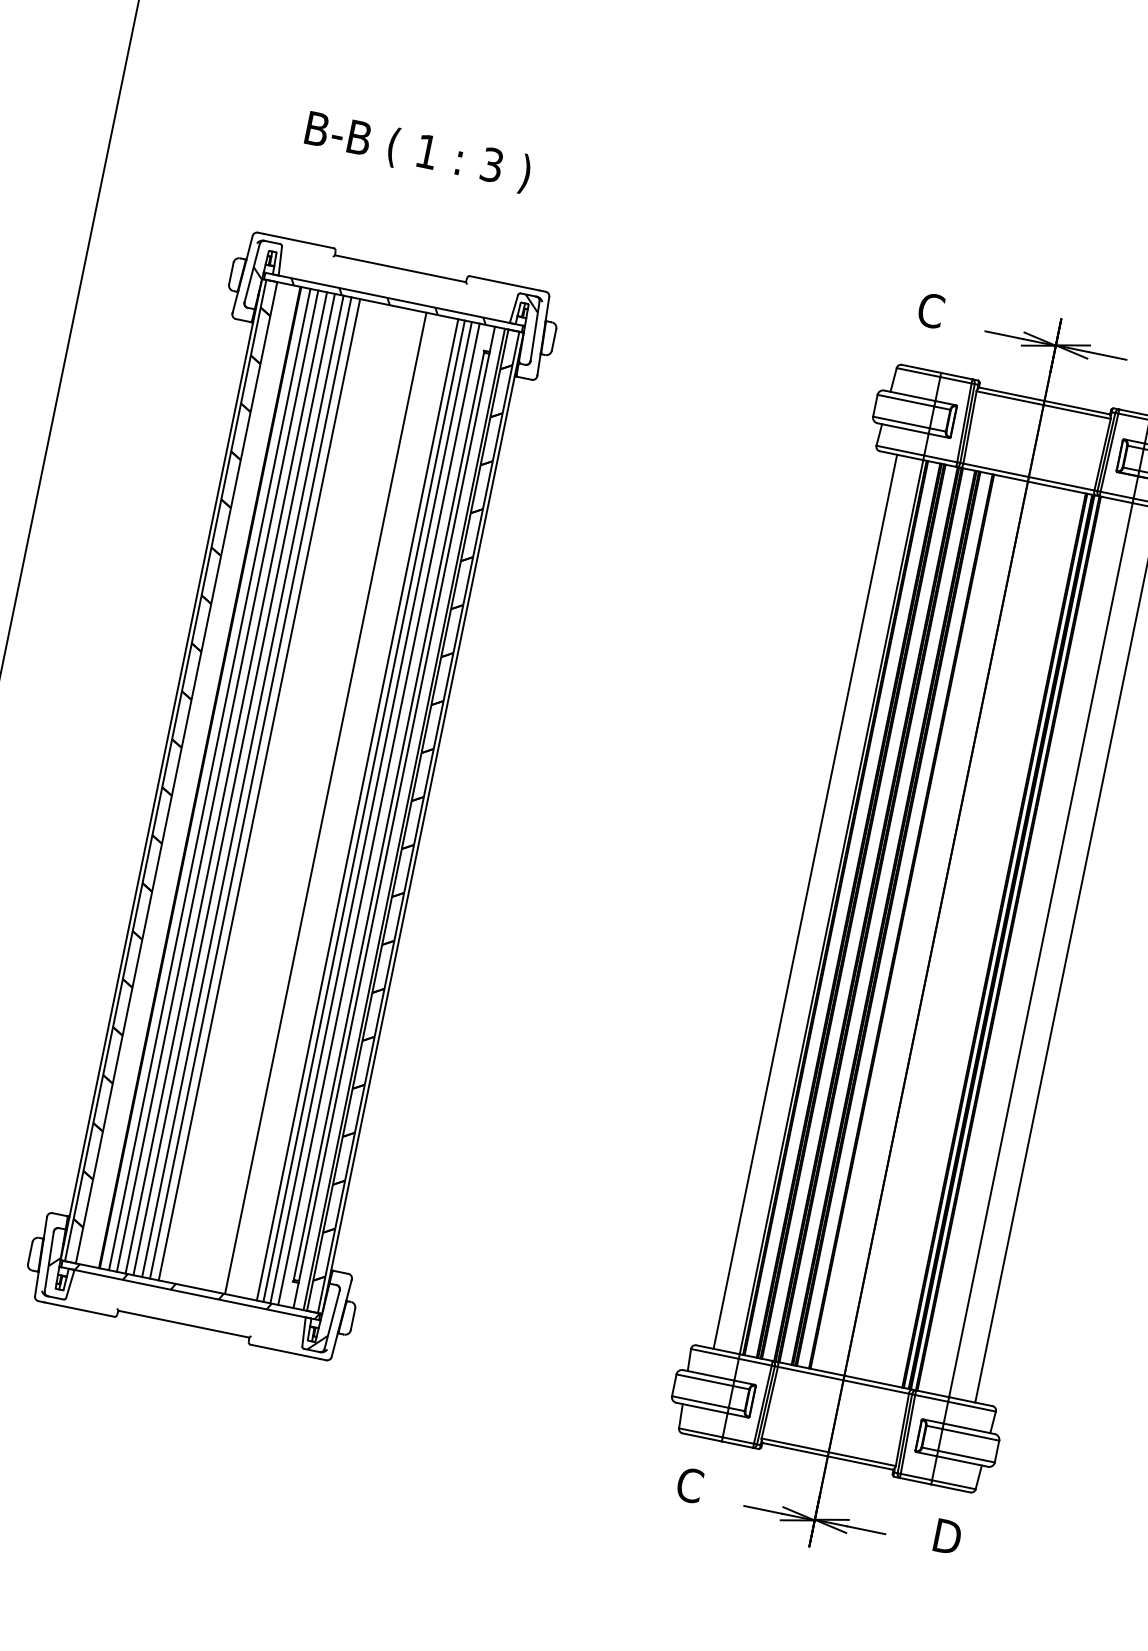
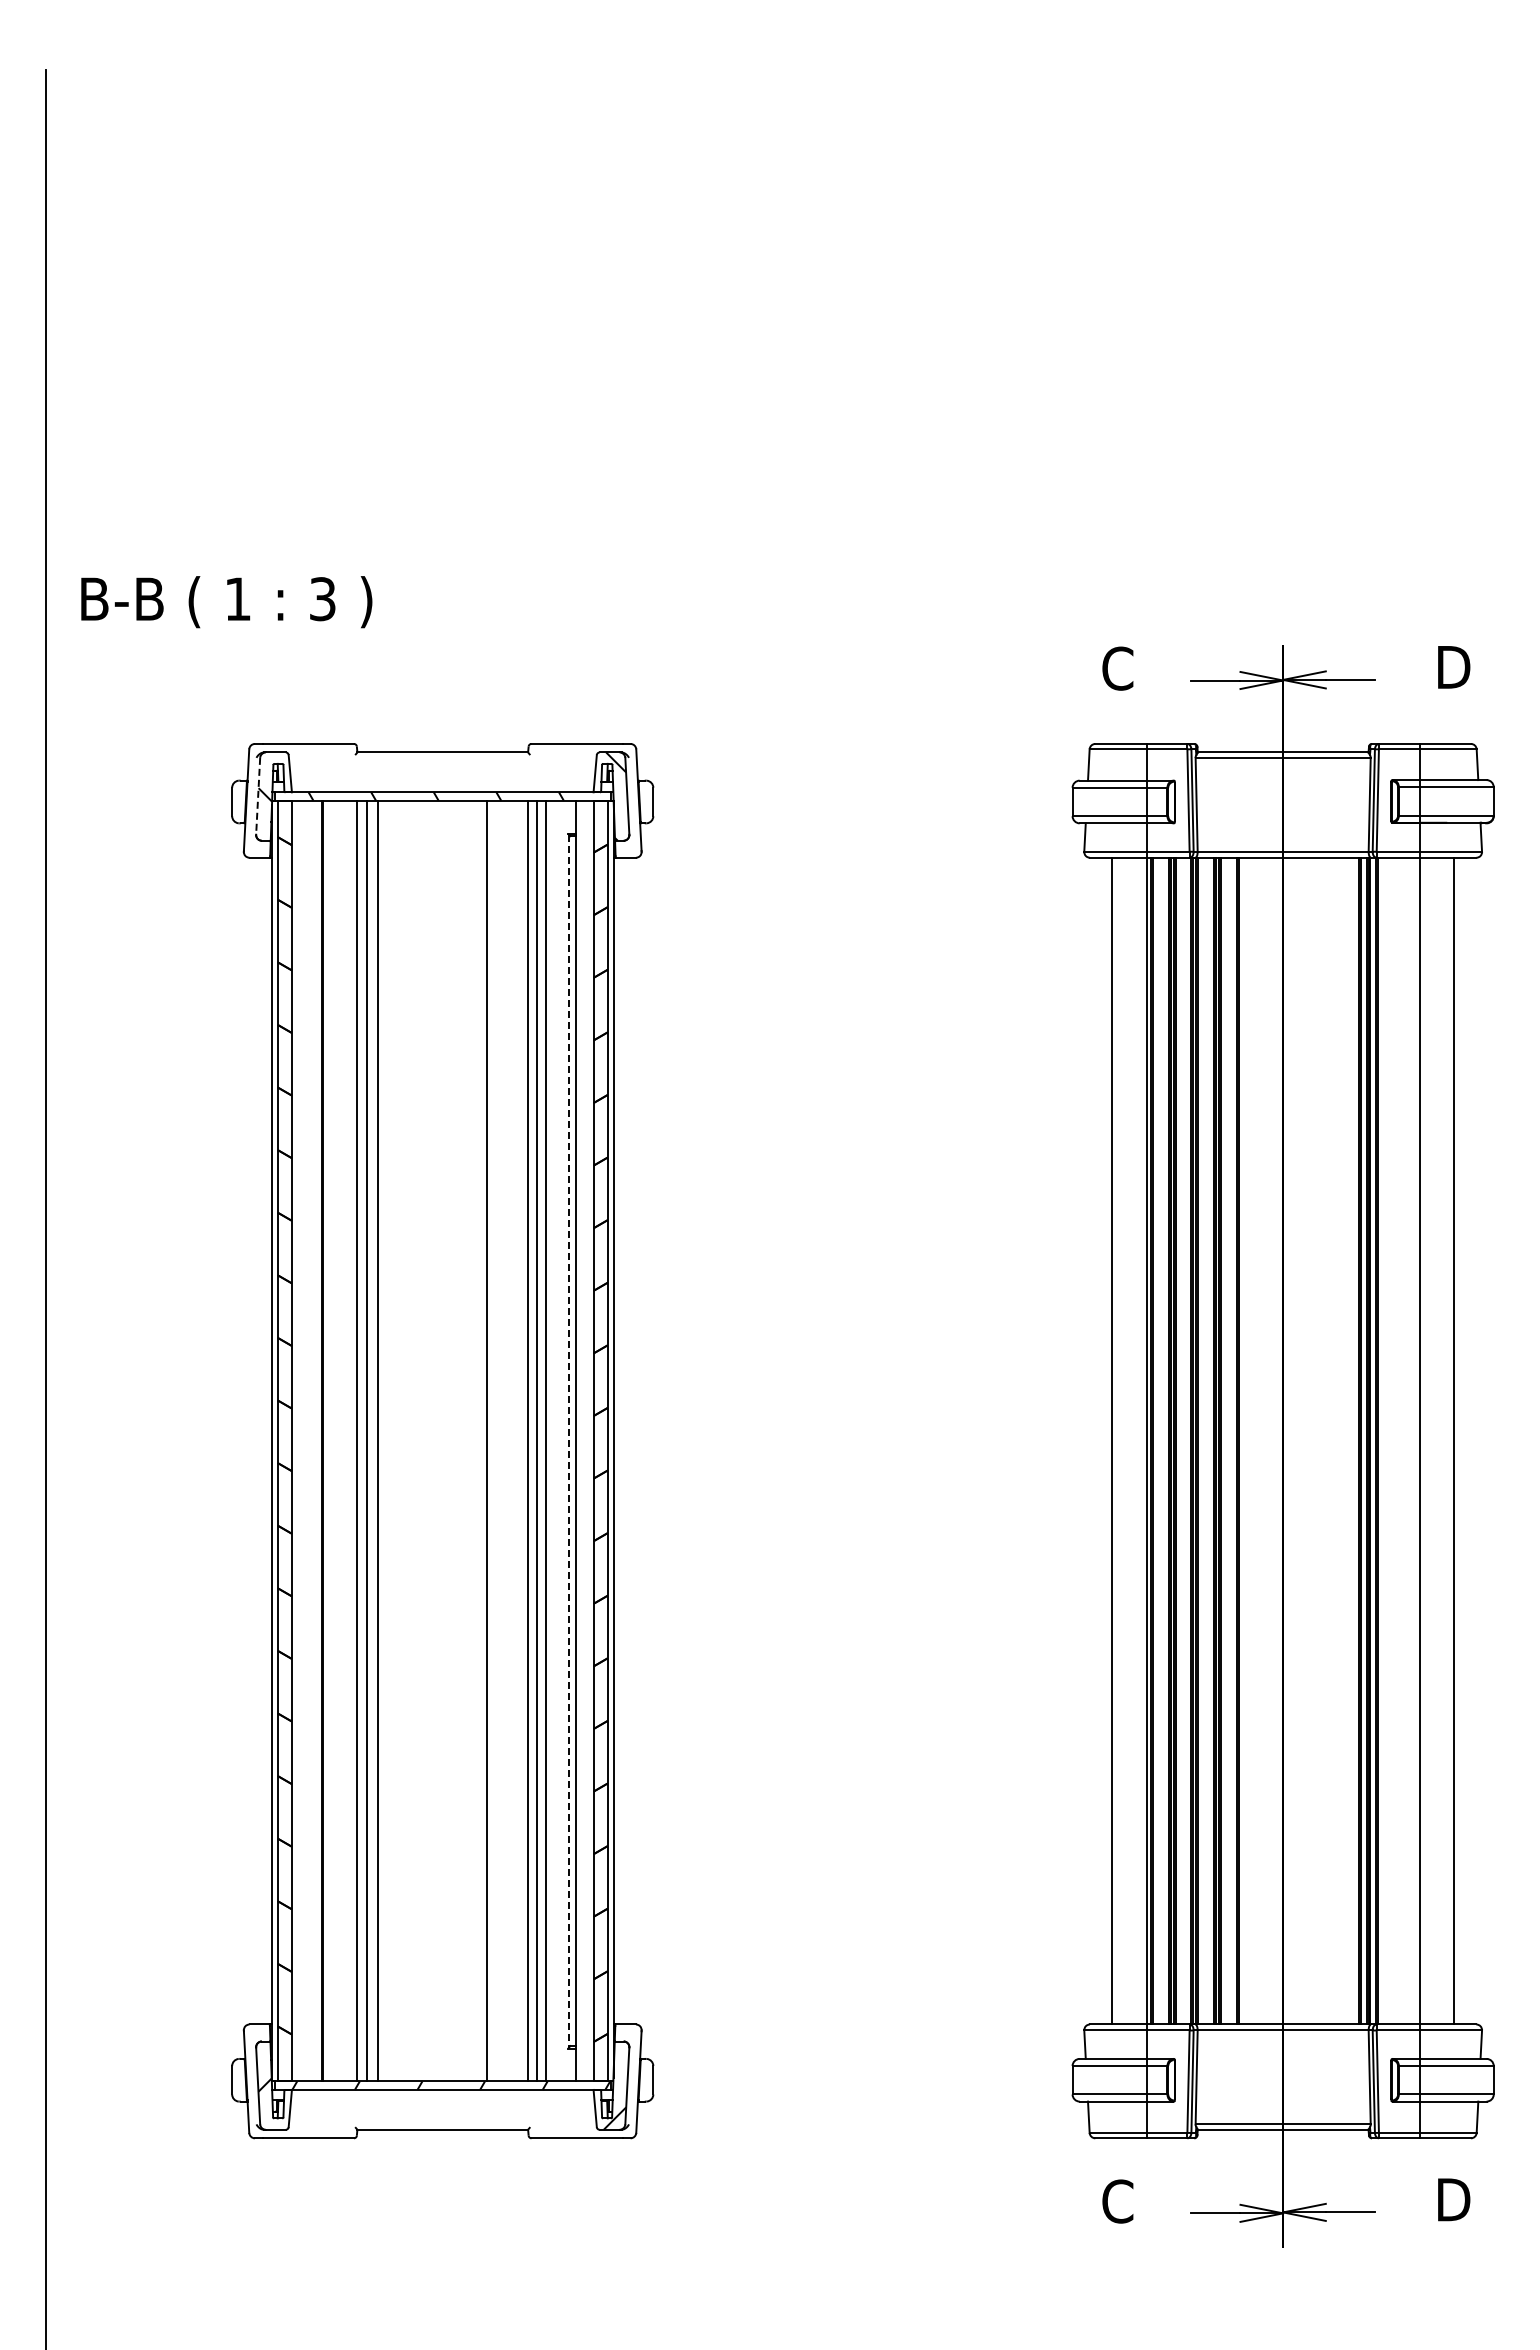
text: (417, 152) -> (226, 602), moved
line: (252, 273) -> (258, 796), solid -> dashed
line: (210, 779) -> (335, 1440), removed
line: (217, 780) -> (345, 1440), removed
line: (250, 787) -> (388, 1440), removed
line: (259, 789) -> (400, 1440), removed
line: (379, 813) -> (556, 1440), removed
line: (388, 816) -> (568, 1441), solid -> dashed
line: (404, 819) -> (589, 1440), removed

